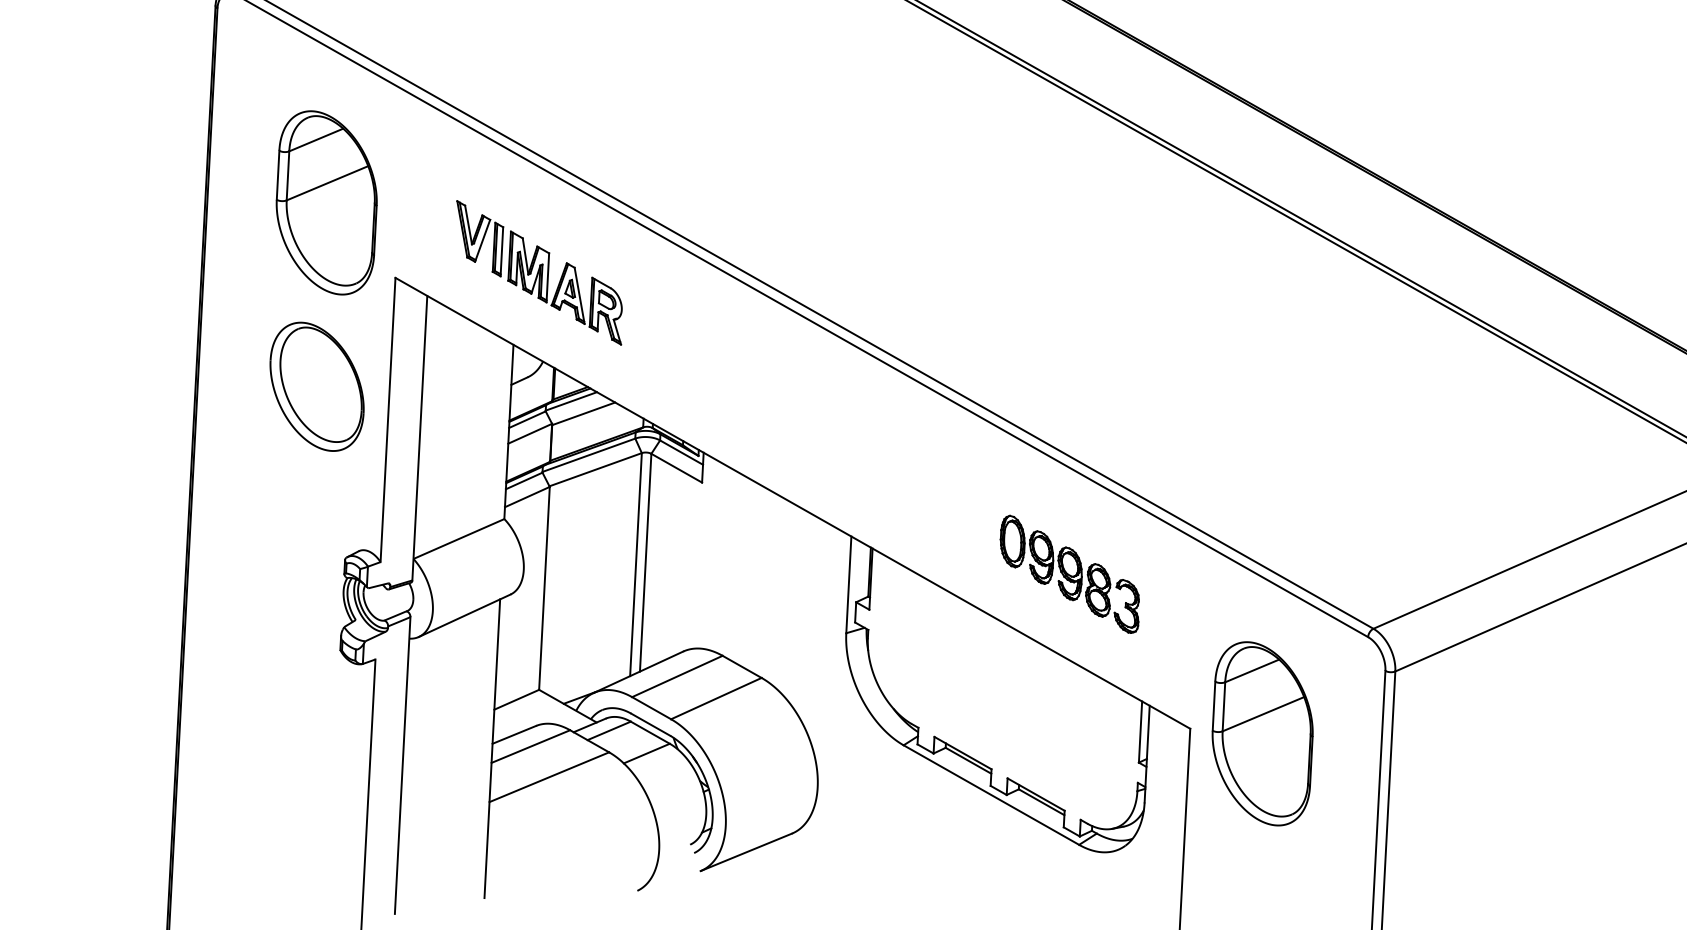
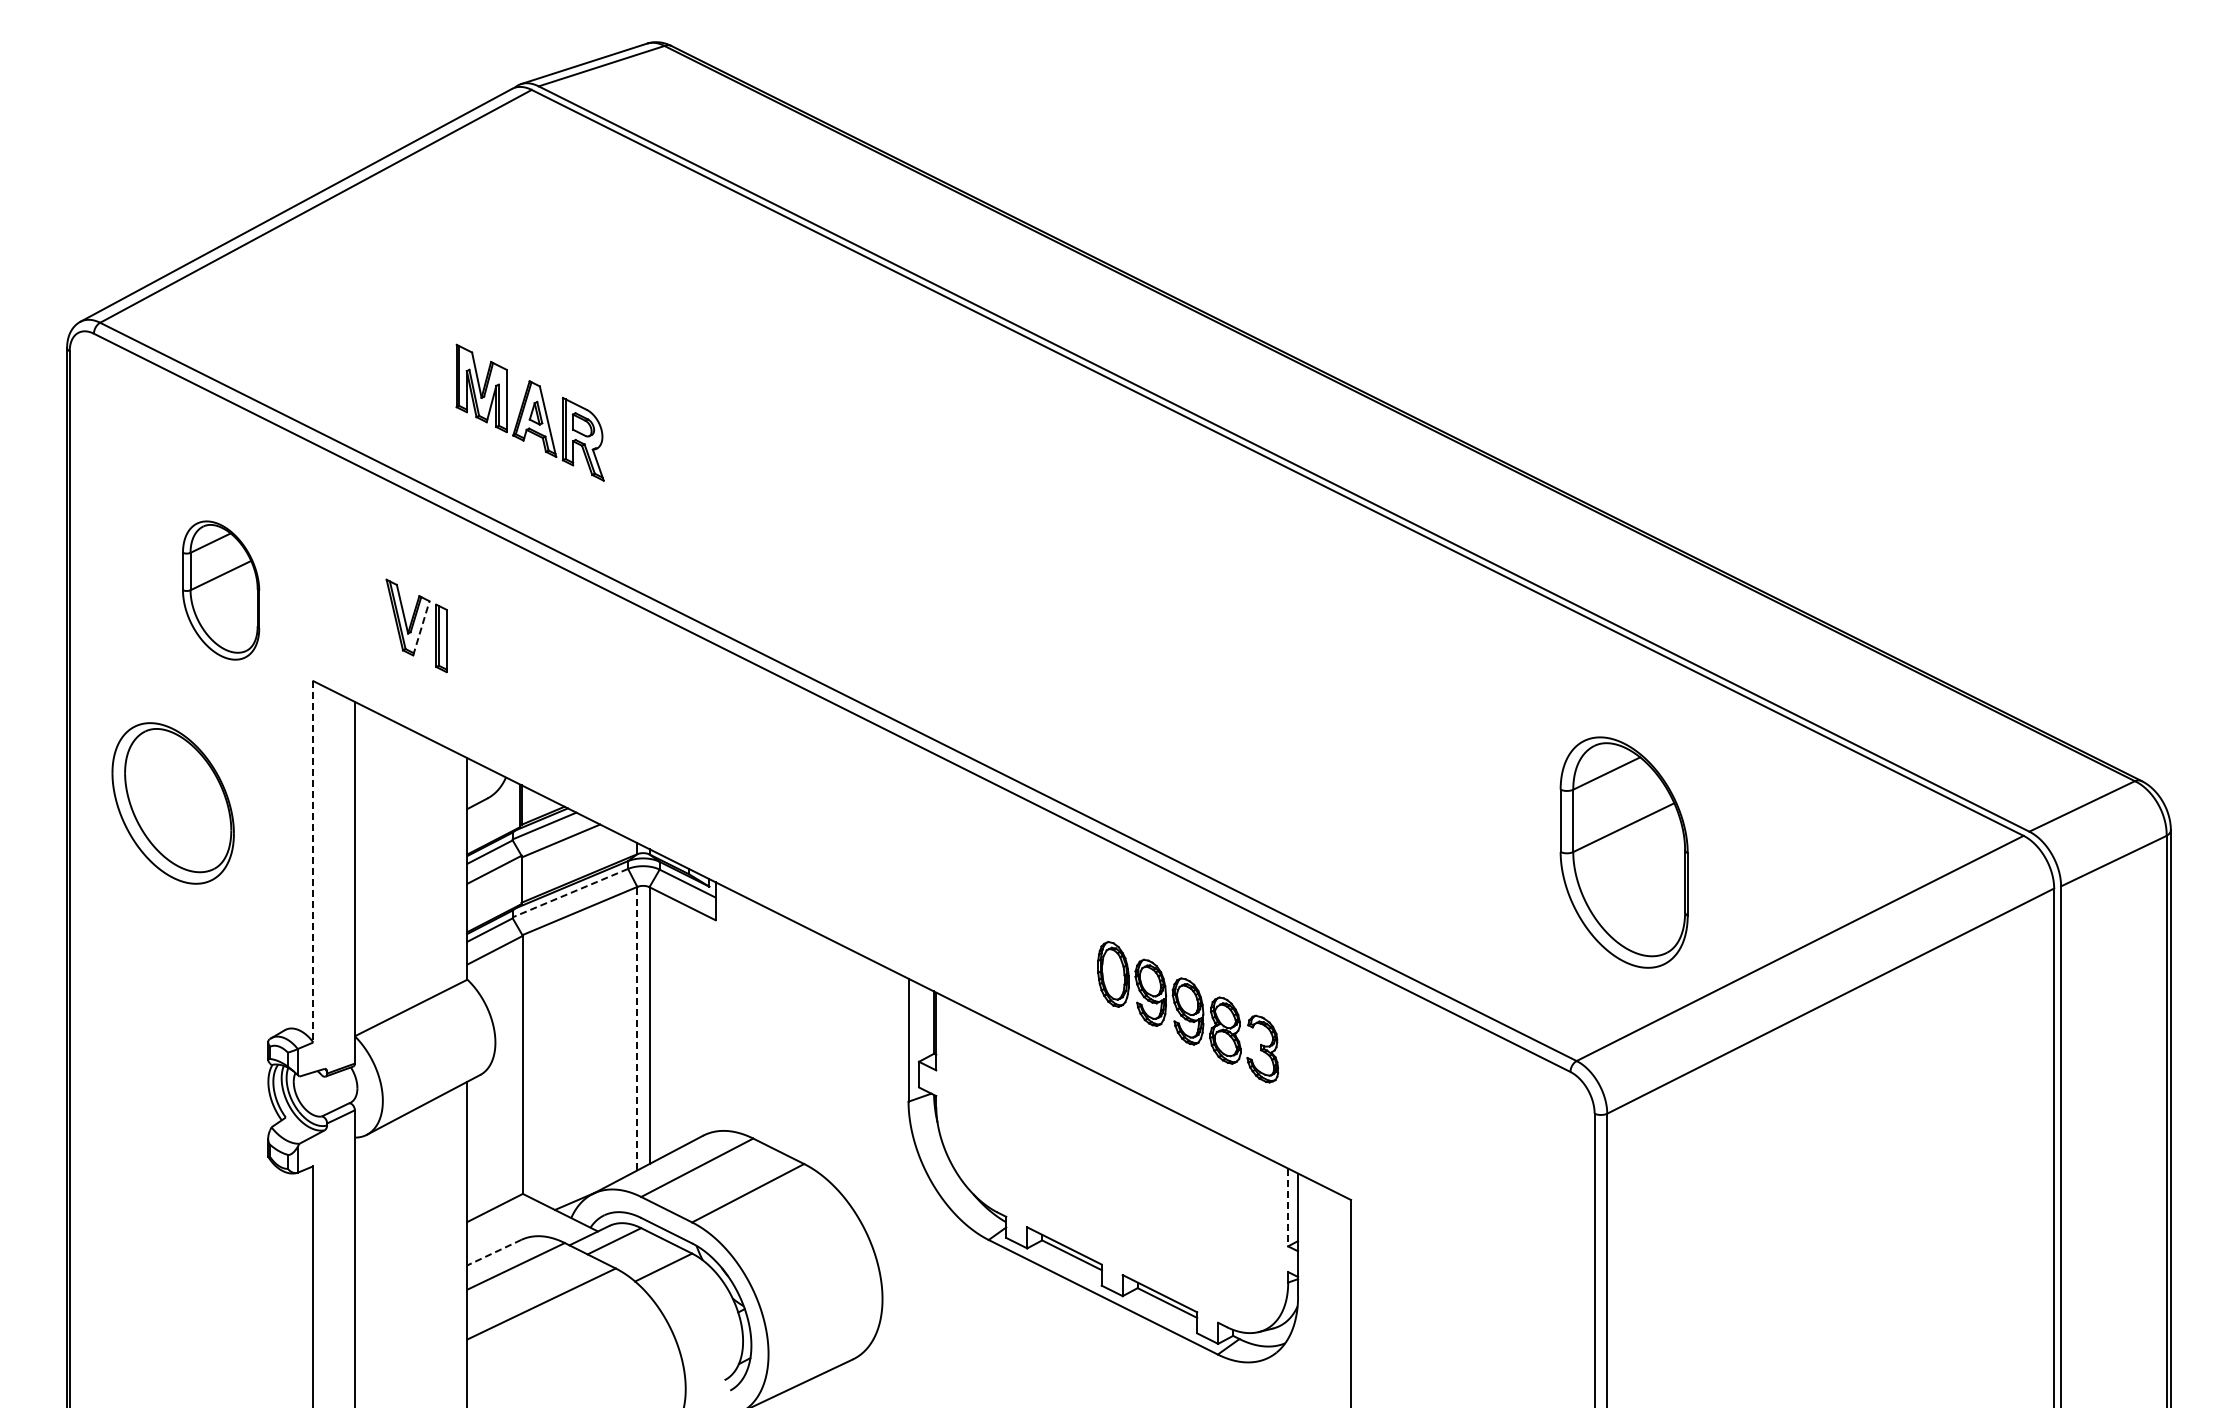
part: (326, 202) -> (220, 590), size x0.6
line: (482, 240) -> (421, 627), solid -> dashed
part: (565, 287) -> (529, 412), moved
part: (316, 386) -> (172, 803), moved
line: (388, 419) -> (313, 861), solid -> dashed
line: (588, 455) -> (570, 893), solid -> dashed
line: (636, 564) -> (637, 1028), solid -> dashed
line: (1140, 732) -> (1288, 1207), solid -> dashed
part: (1262, 733) -> (1623, 852), moved
line: (514, 734) -> (494, 1252), solid -> dashed

